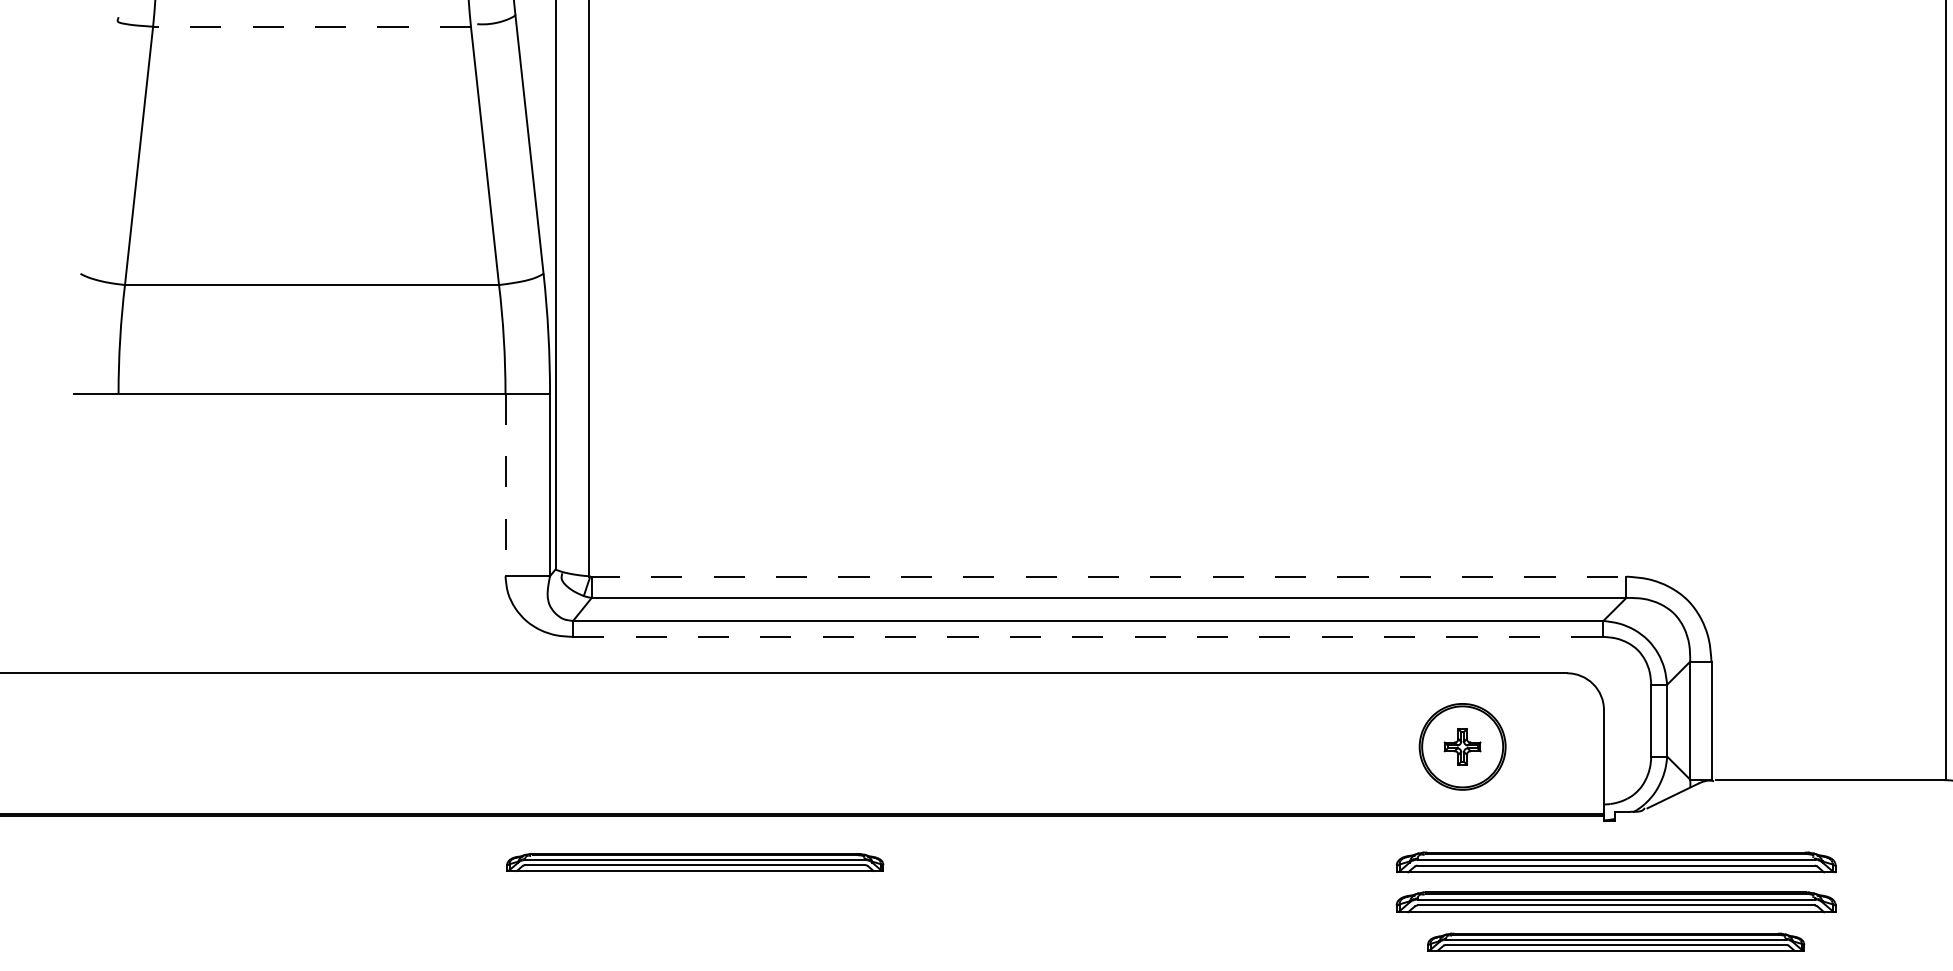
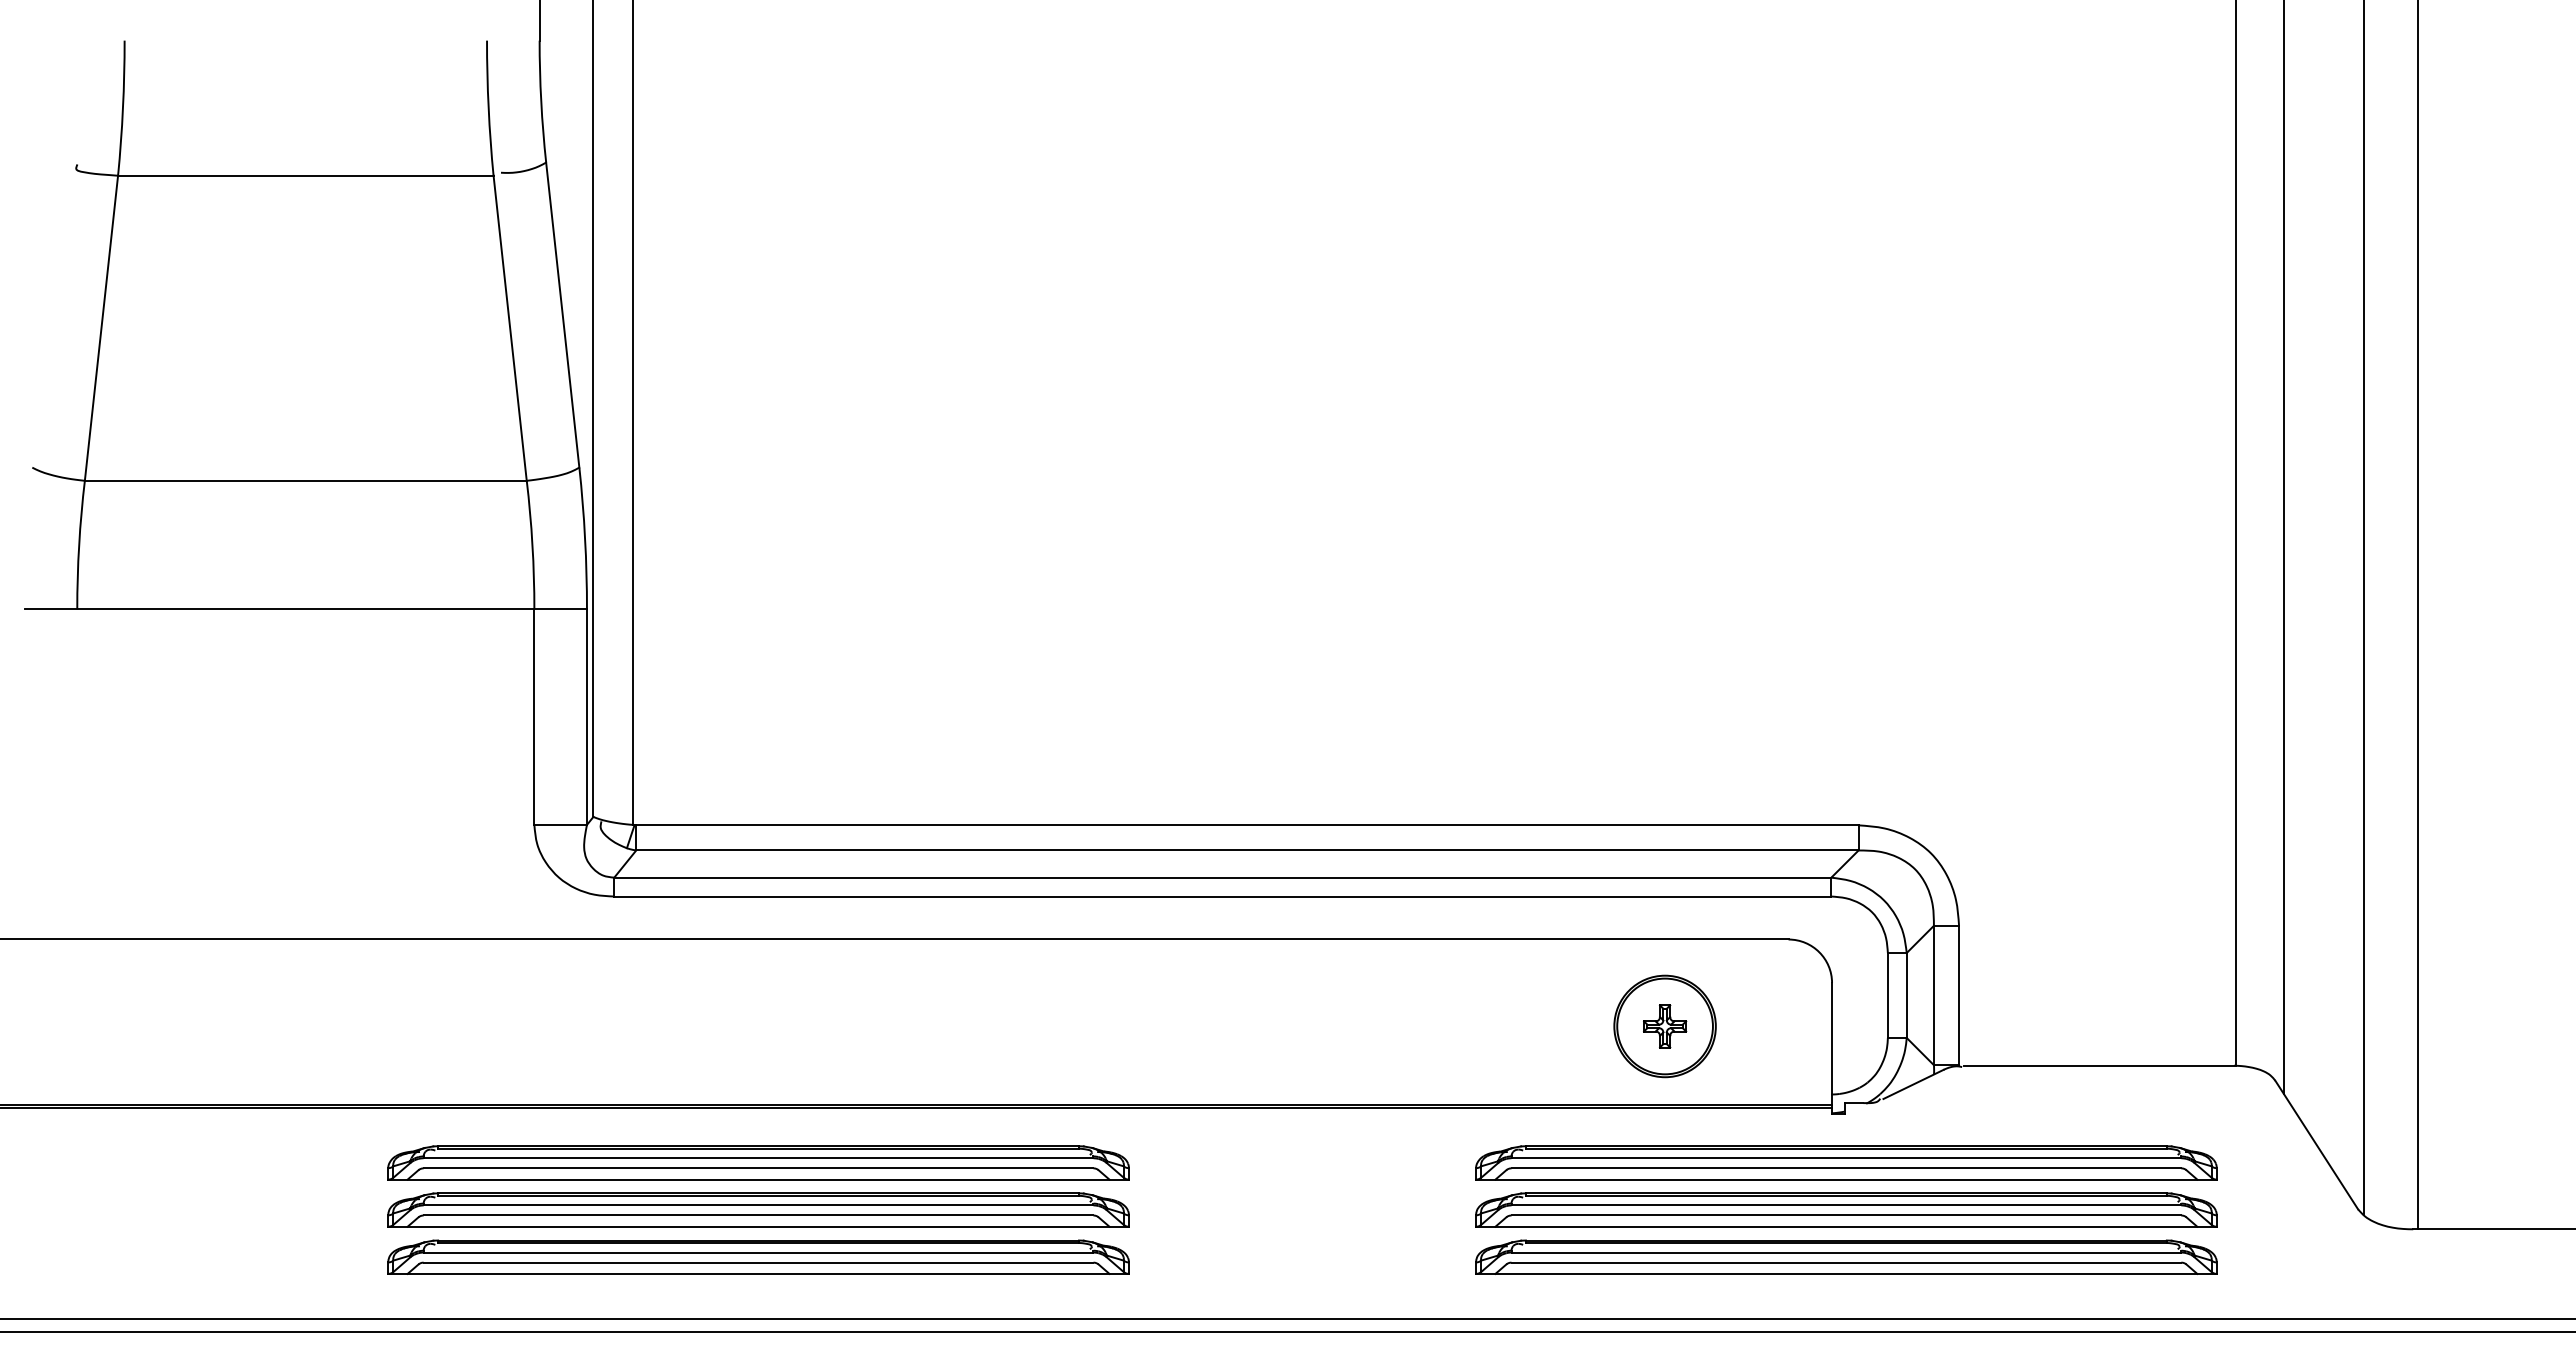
line: (311, 26) -> (305, 175), dashed -> solid
line: (505, 485) -> (534, 717), dashed -> solid
line: (1107, 576) -> (1245, 825), dashed -> solid
line: (1088, 636) -> (1222, 896), dashed -> solid
part: (695, 862) -> (758, 1162), size x1.67
part: (1616, 862) -> (1846, 1162), size x1.43
part: (695, 901) -> (758, 1209), added
part: (1616, 901) -> (1846, 1209), size x1.43
part: (695, 941) -> (758, 1256), added
part: (1616, 941) -> (1846, 1256), size x1.67

